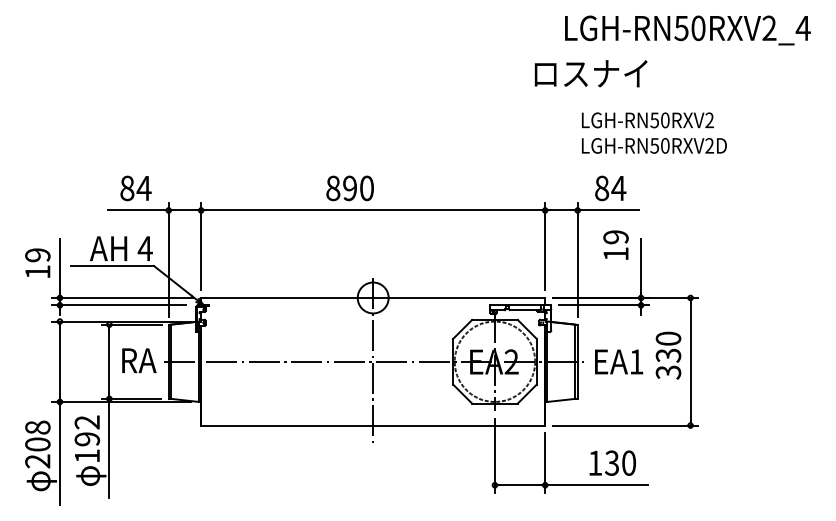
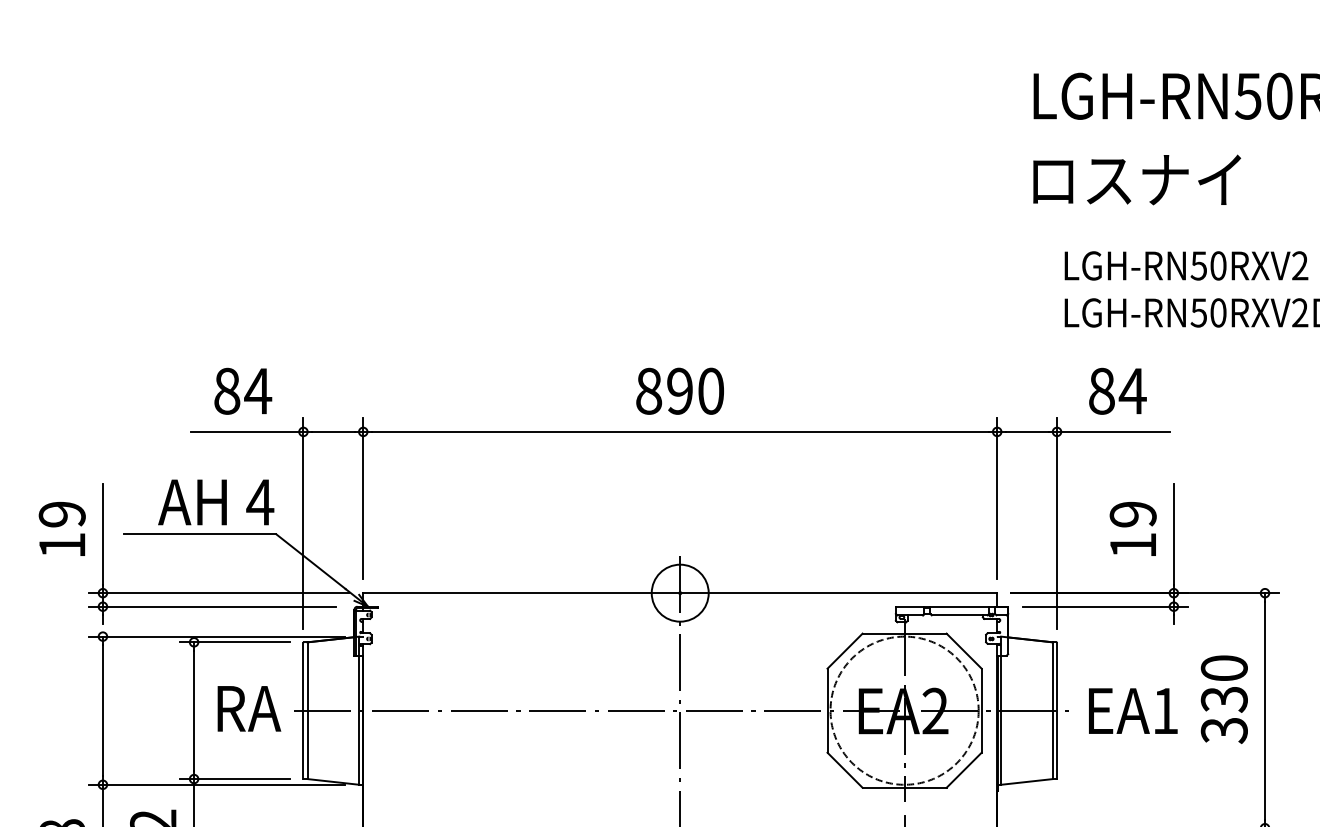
text: (590, 73) -> (1135, 179), moved
text: (349, 188) -> (678, 391), moved
text: (615, 244) -> (1132, 527), moved

